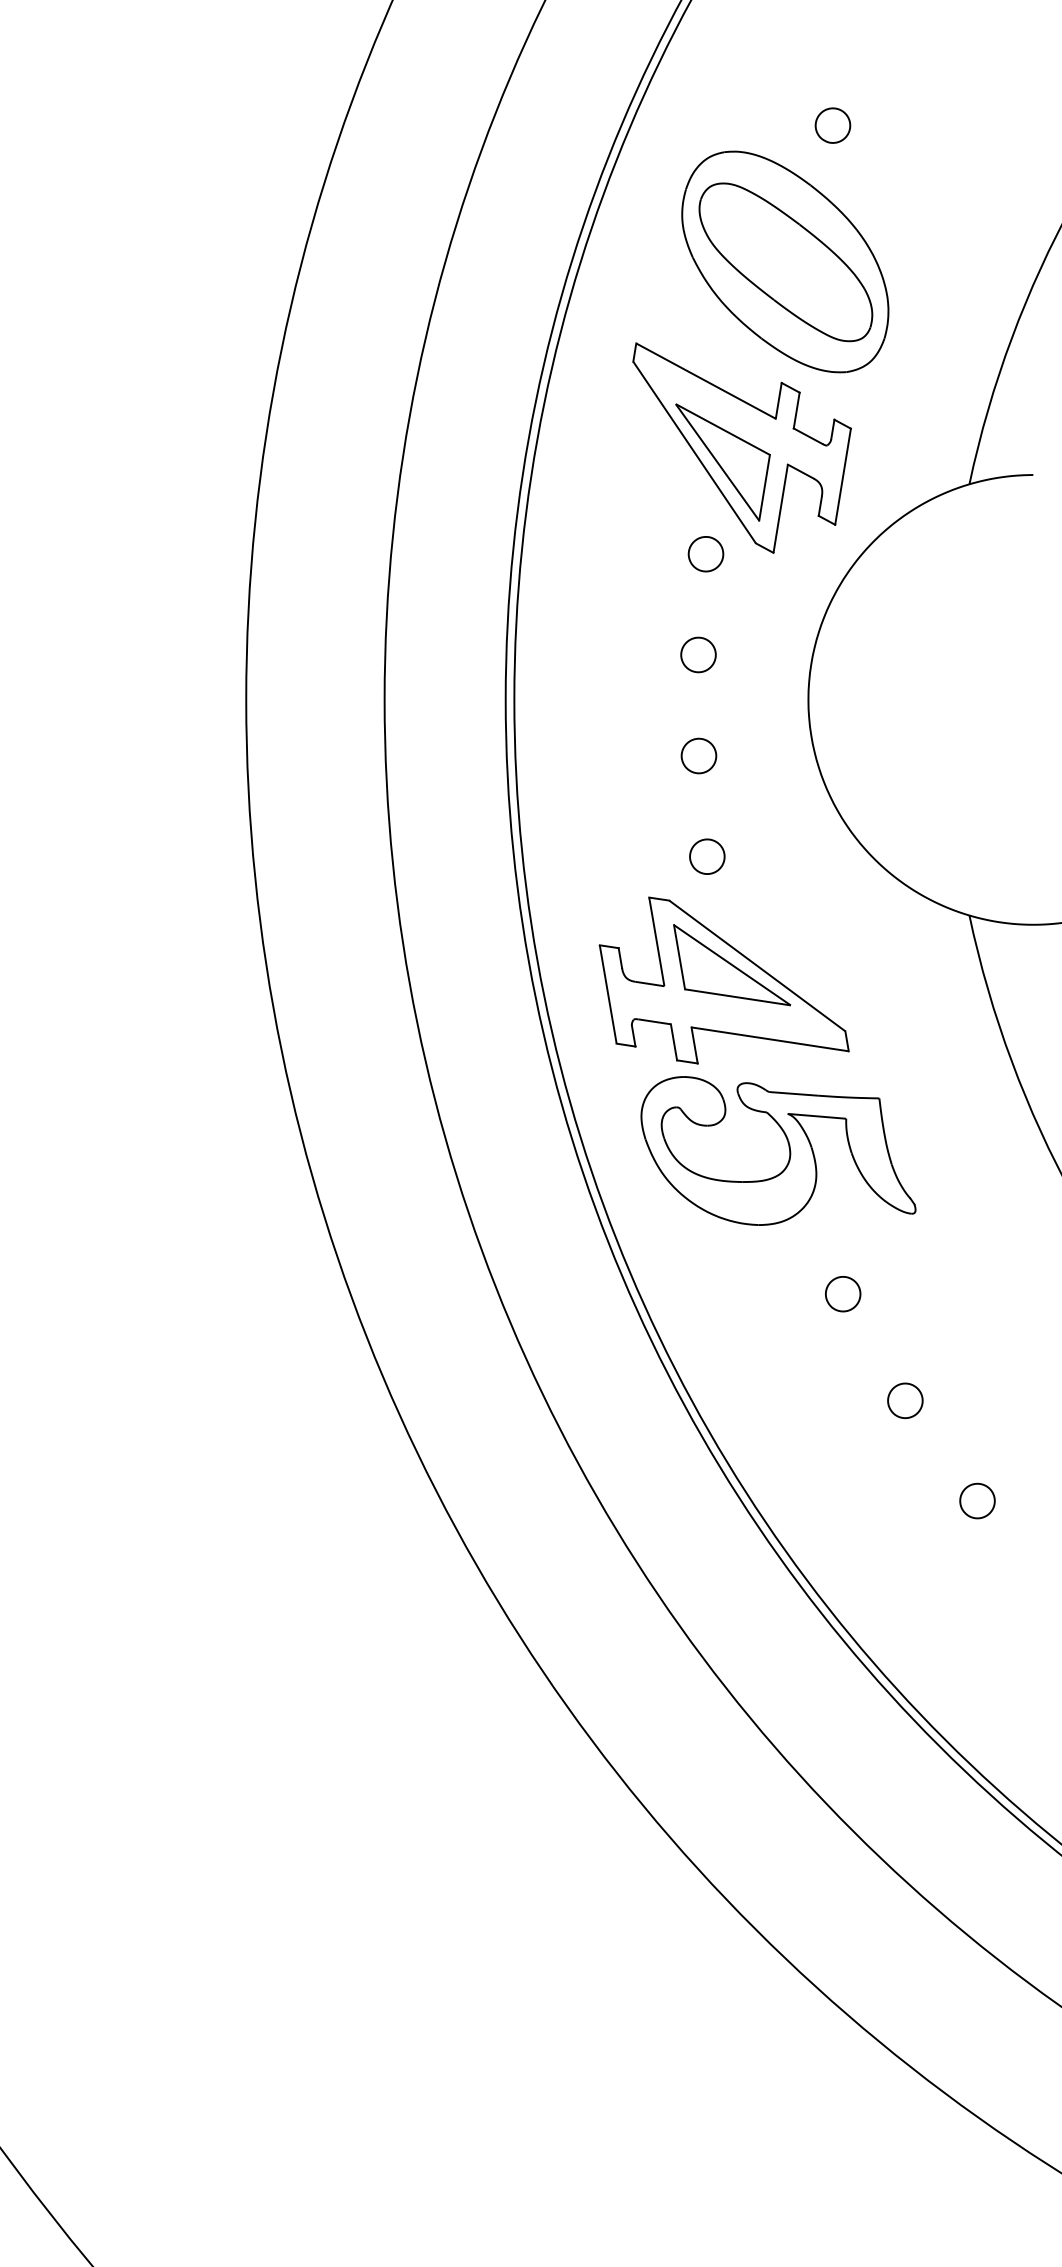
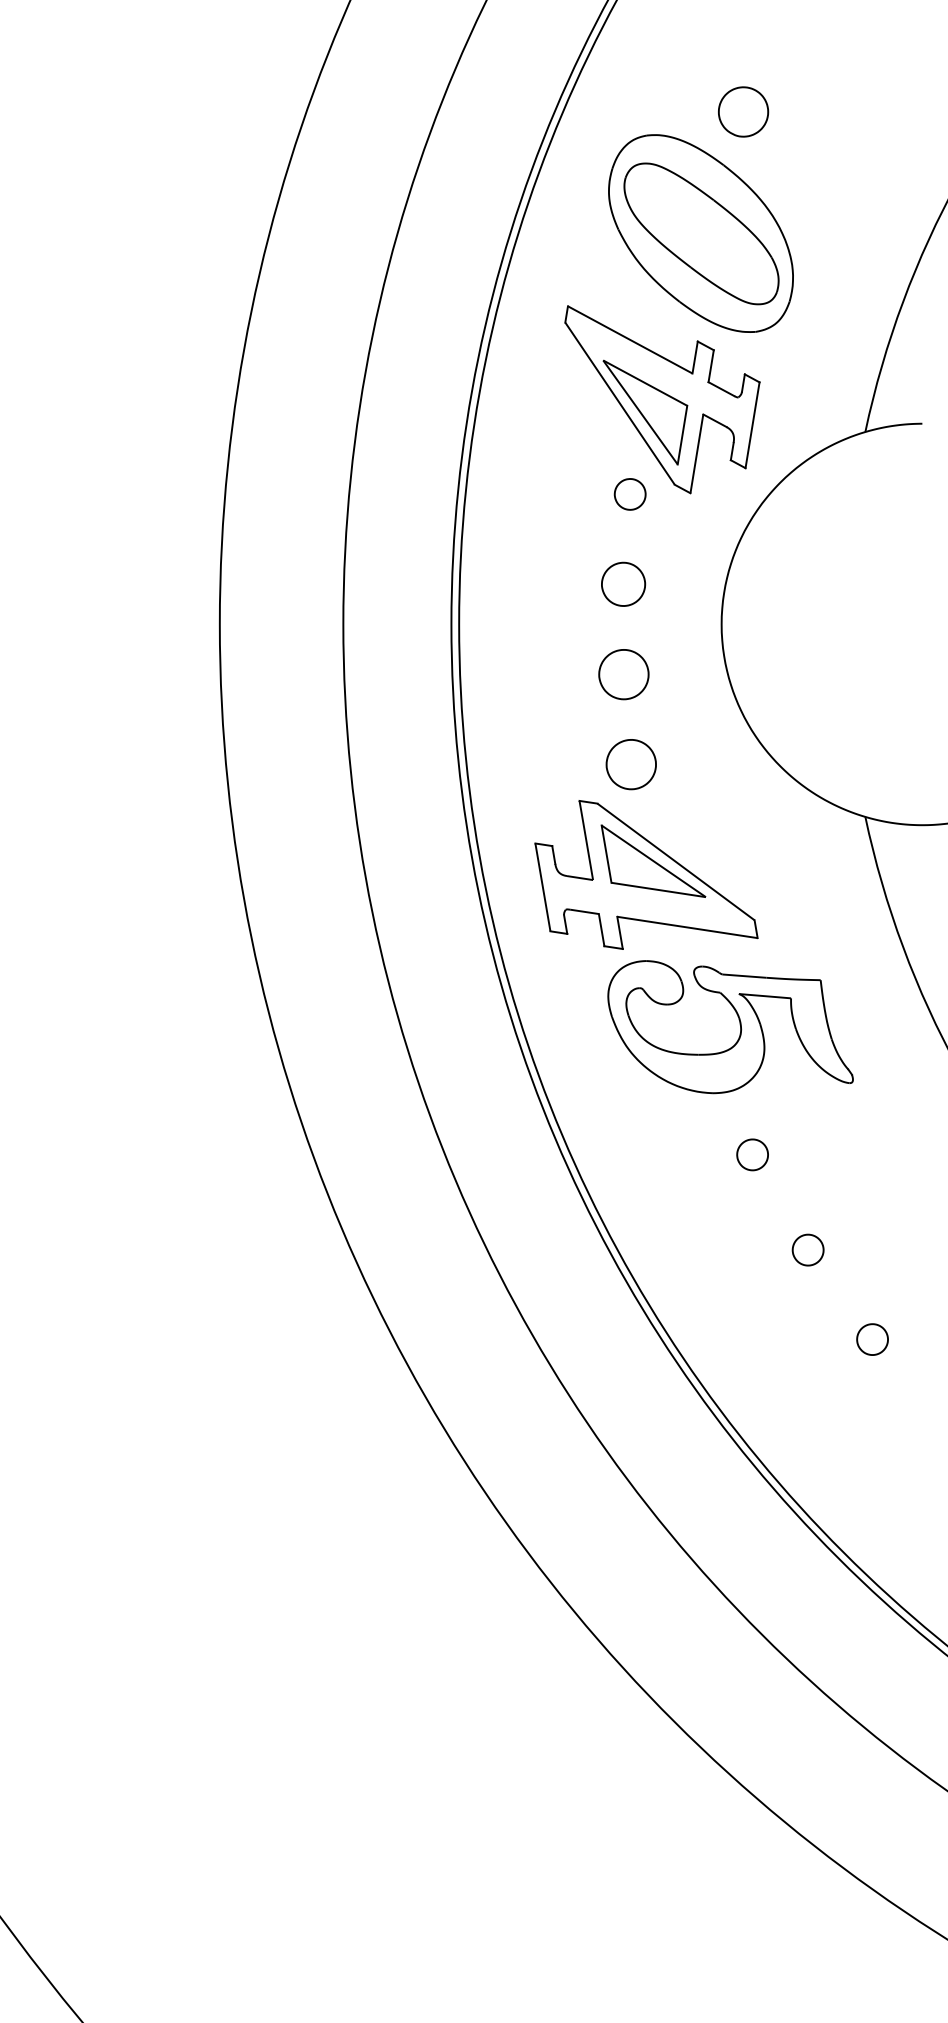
part: (832, 125) -> (743, 111), size x1.6
part: (698, 654) -> (623, 583), size x1.4
part: (698, 755) -> (623, 674), size x1.6
part: (707, 856) -> (631, 764), size x1.6
part: (788, 1147) -> (739, 1023), moved

